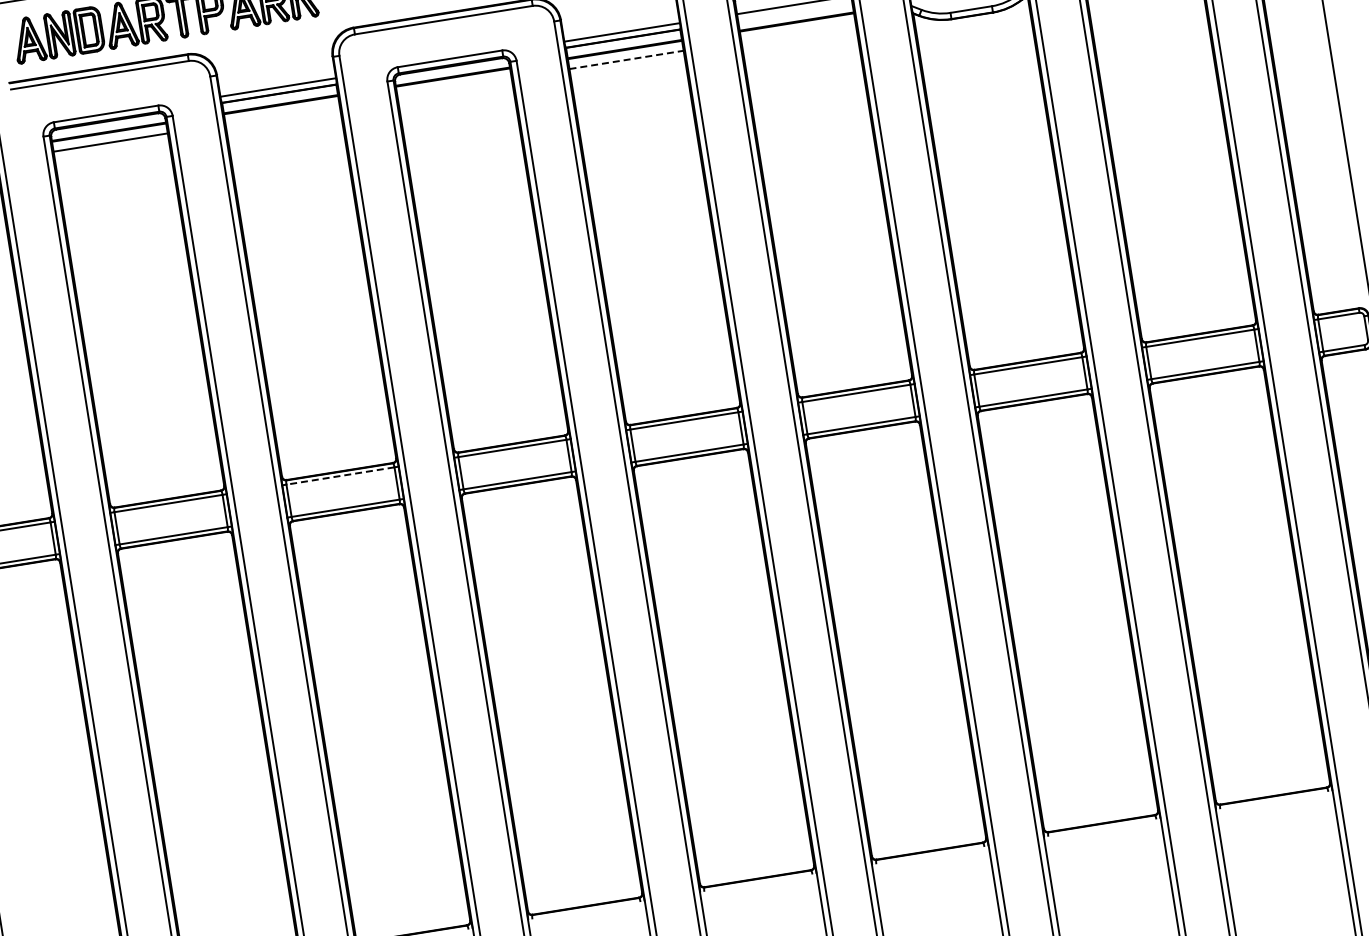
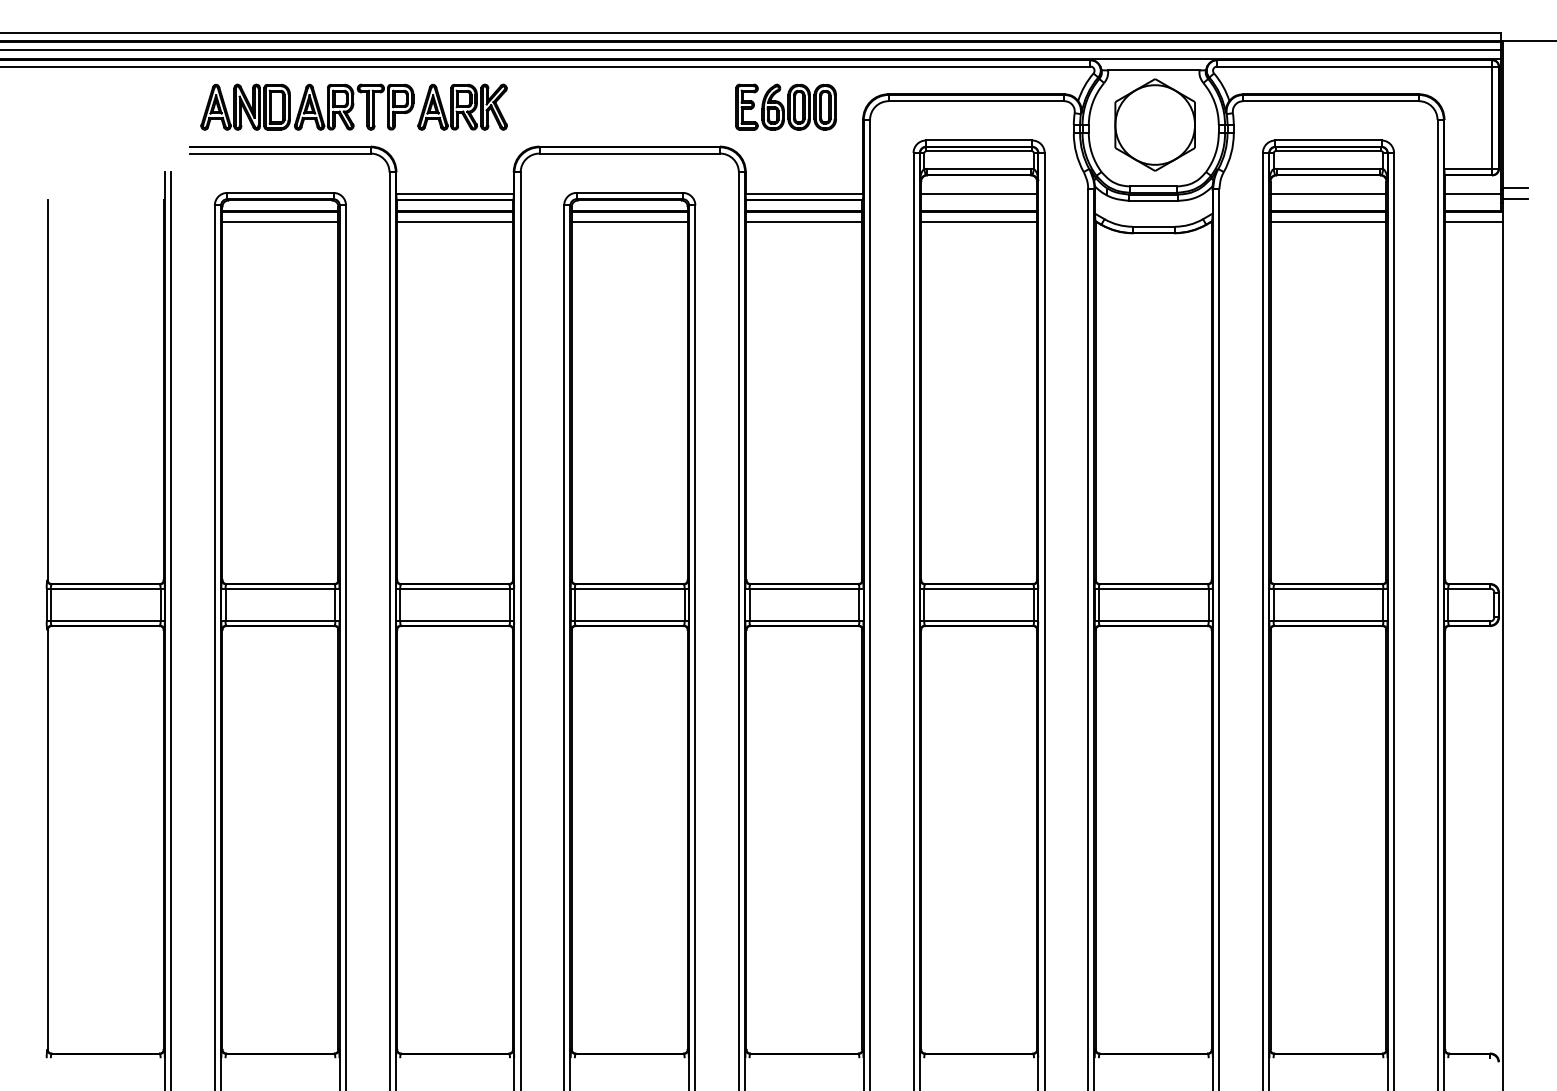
line: (798, 31) -> (979, 221), added
line: (626, 59) -> (804, 221), dashed -> solid
line: (454, 87) -> (629, 221), added
line: (282, 114) -> (455, 221), added
line: (340, 475) -> (455, 588), dashed -> solid

